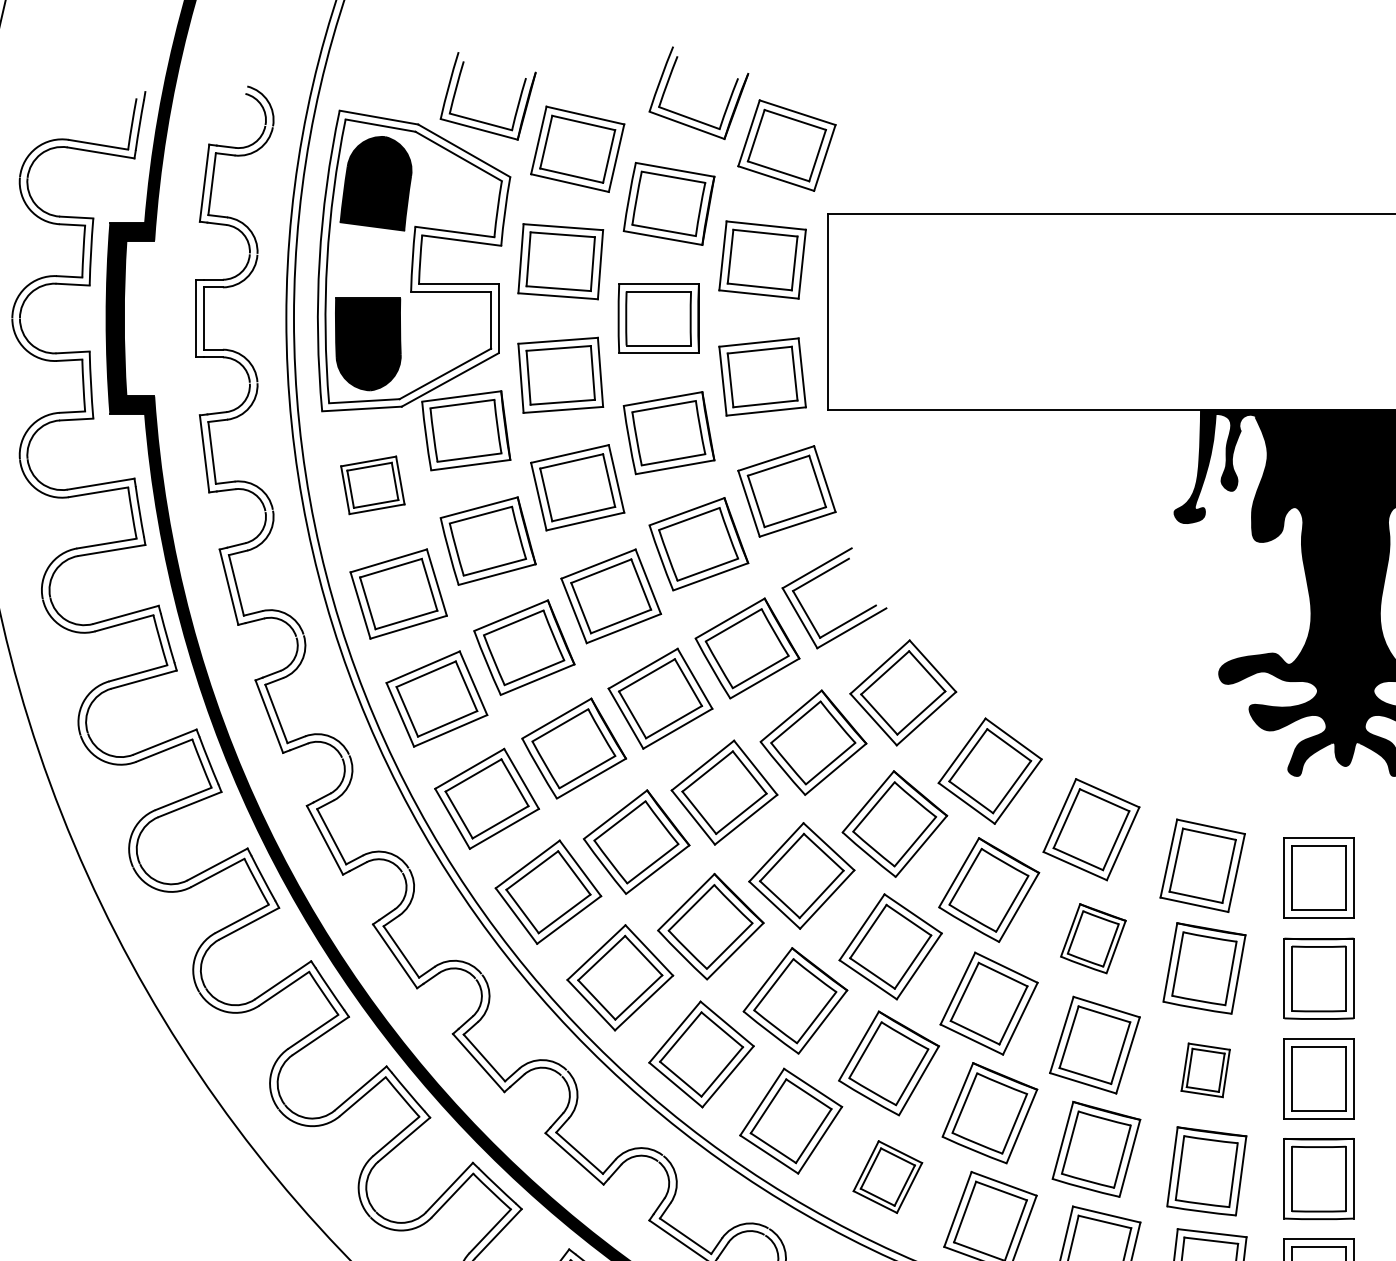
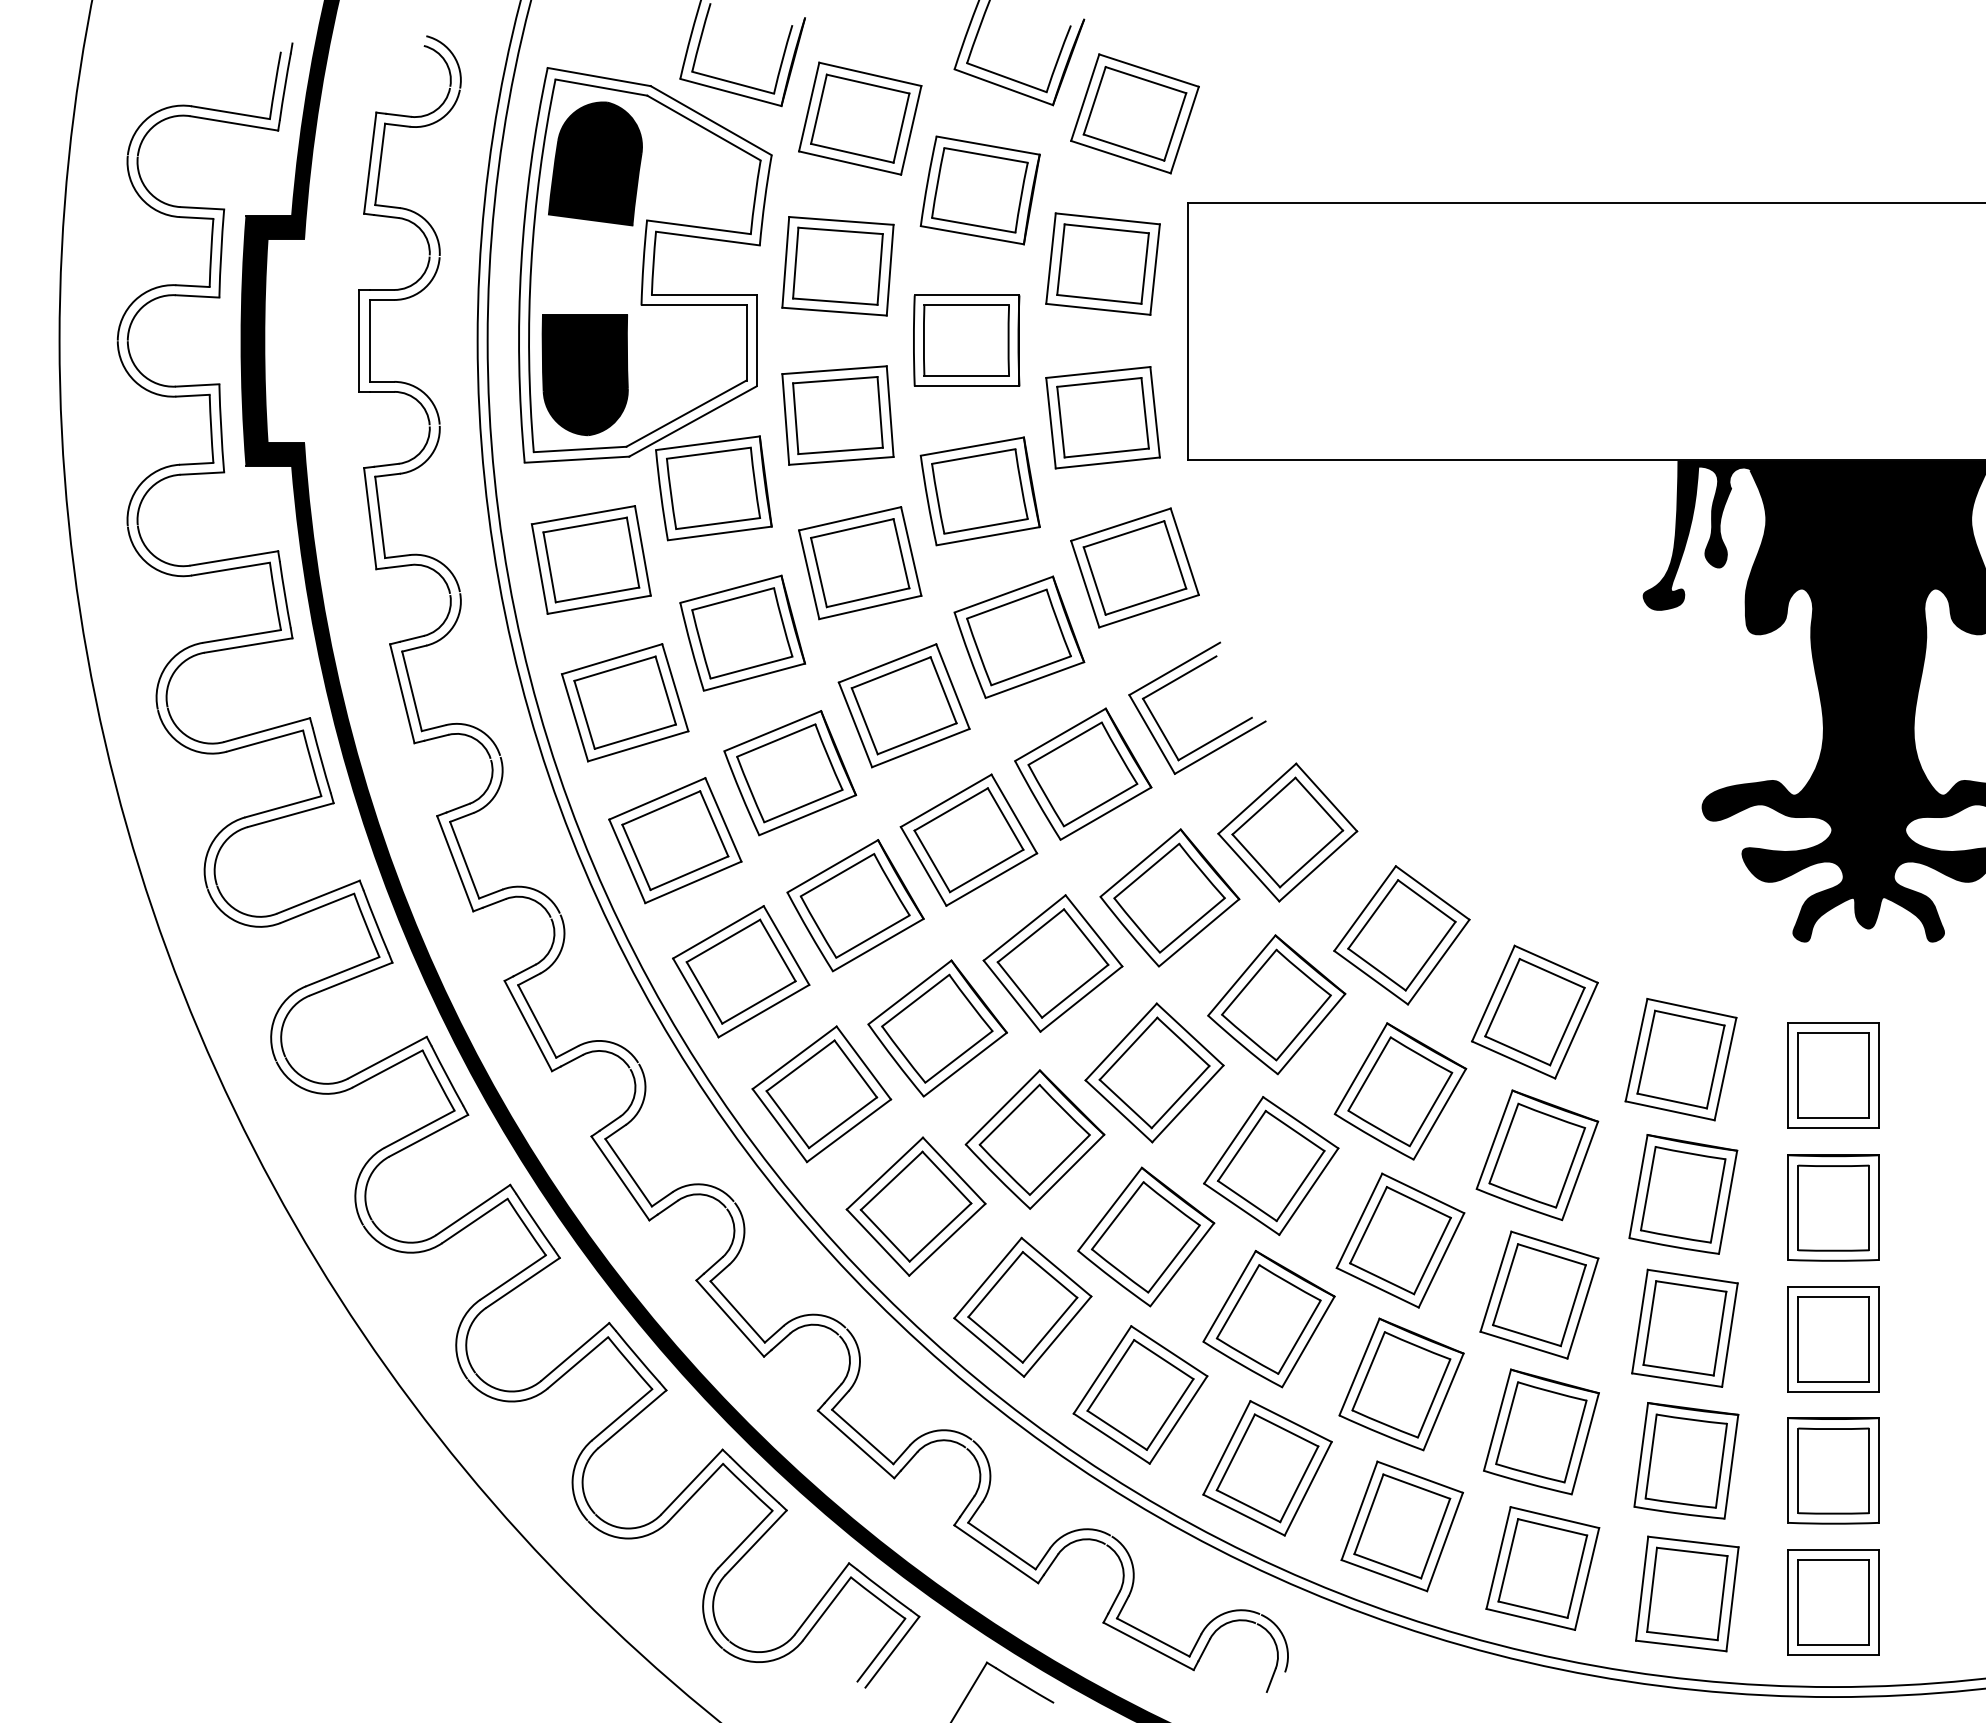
part: (372, 484) -> (590, 559), size x1.43
part: (1093, 938) -> (1537, 1155), size x1.43
part: (1205, 1069) -> (1684, 1327), size x1.67
part: (887, 1177) -> (1267, 1468), size x1.43

